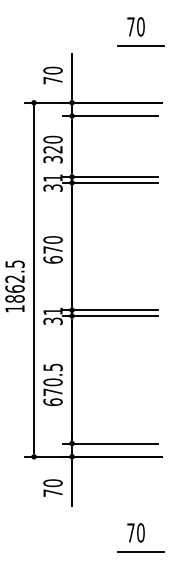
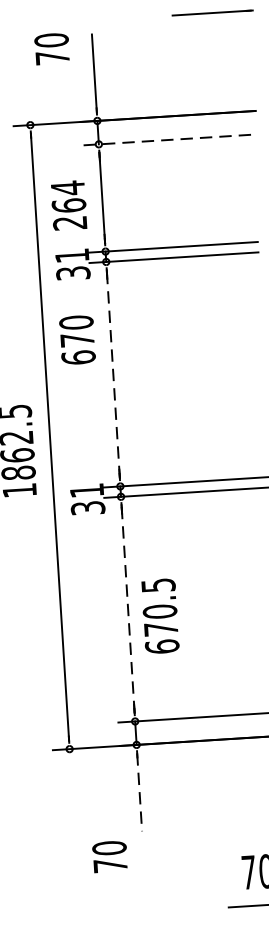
text: (52, 75) -> (51, 48), moved
line: (110, 116) -> (166, 140), solid -> dashed
text: (52, 149) -> (68, 205), 320 -> 264
line: (72, 246) -> (114, 374), solid -> dashed
text: (52, 249) -> (76, 339), moved
line: (72, 379) -> (128, 608), solid -> dashed
text: (52, 384) -> (159, 615), moved
line: (72, 484) -> (140, 793), solid -> dashed
text: (52, 487) -> (109, 855), moved

